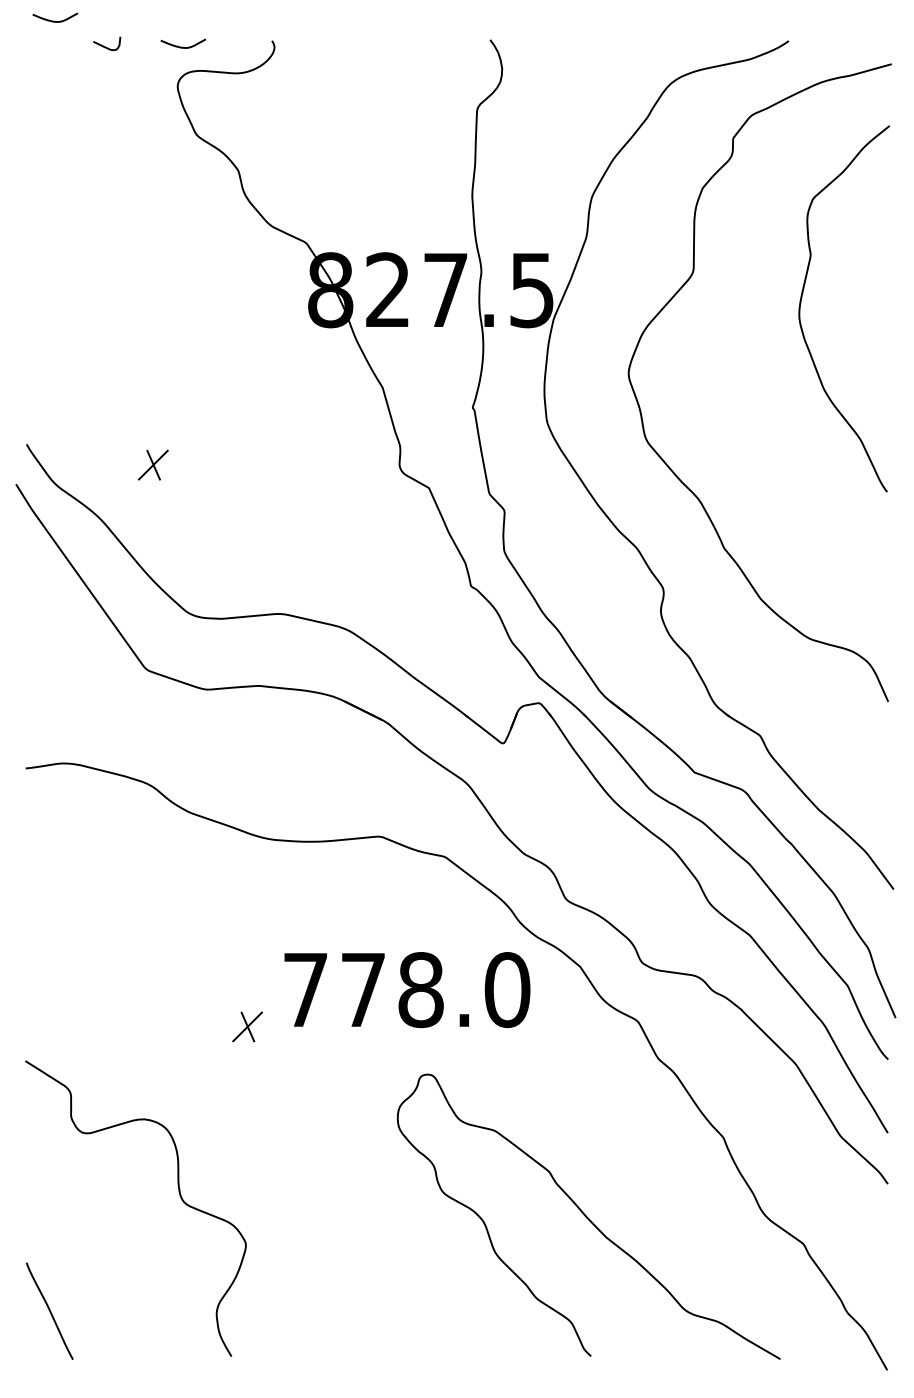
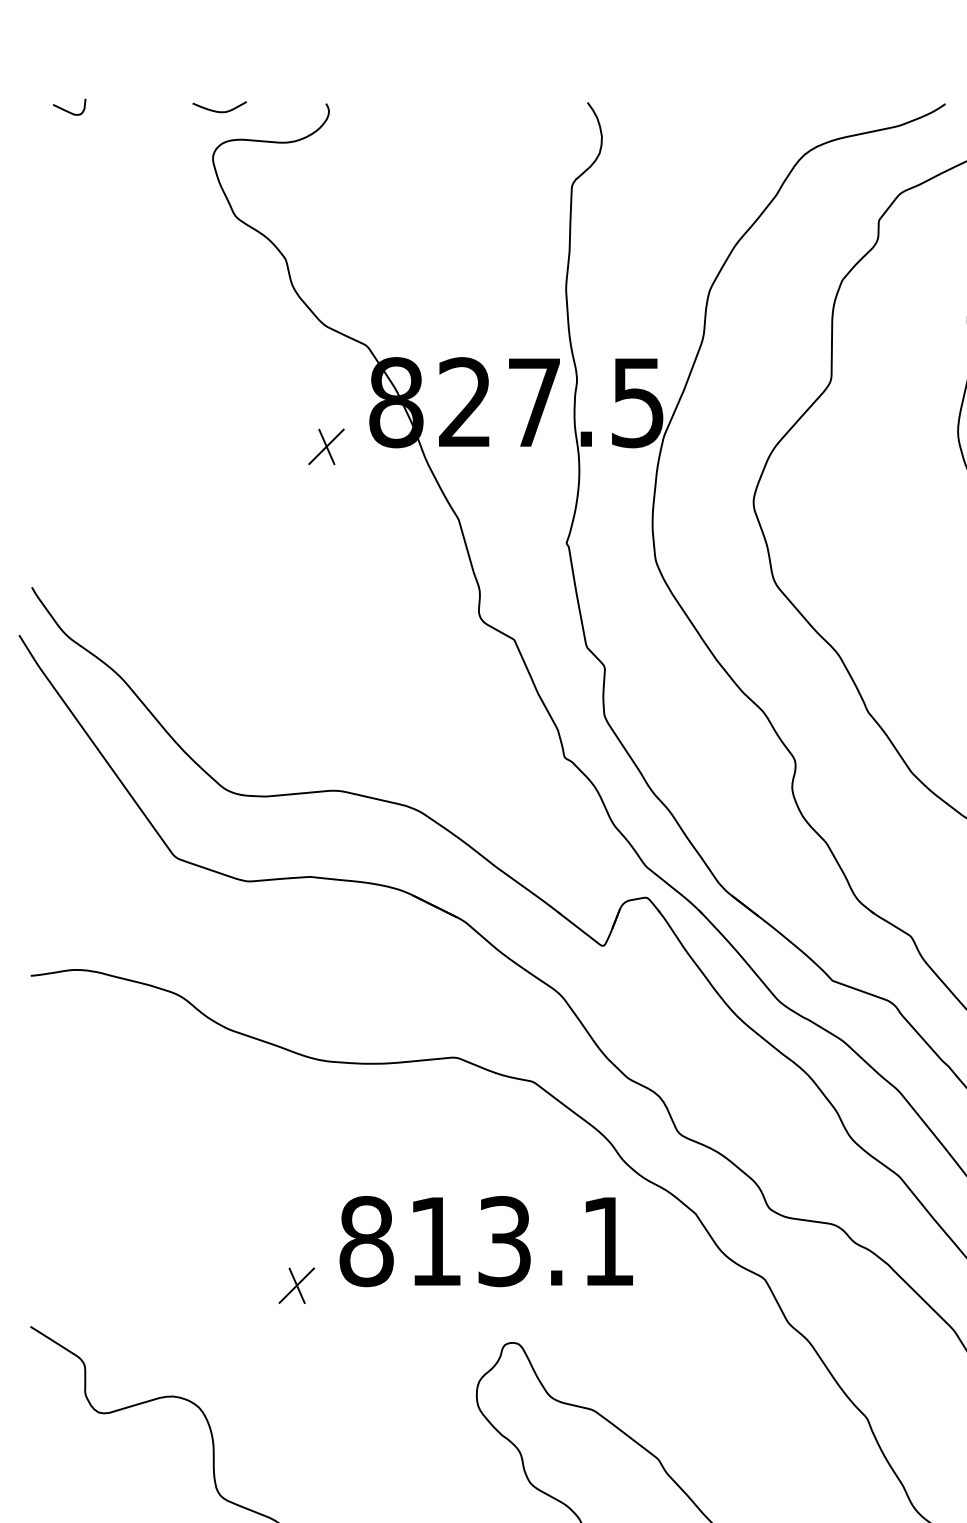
curve: (54, 20) -> (65, 79), removed
curve: (106, 46) -> (68, 110), moved
part: (153, 464) -> (326, 446), moved
text: (406, 990) -> (487, 1242), 778.0 -> 813.1

